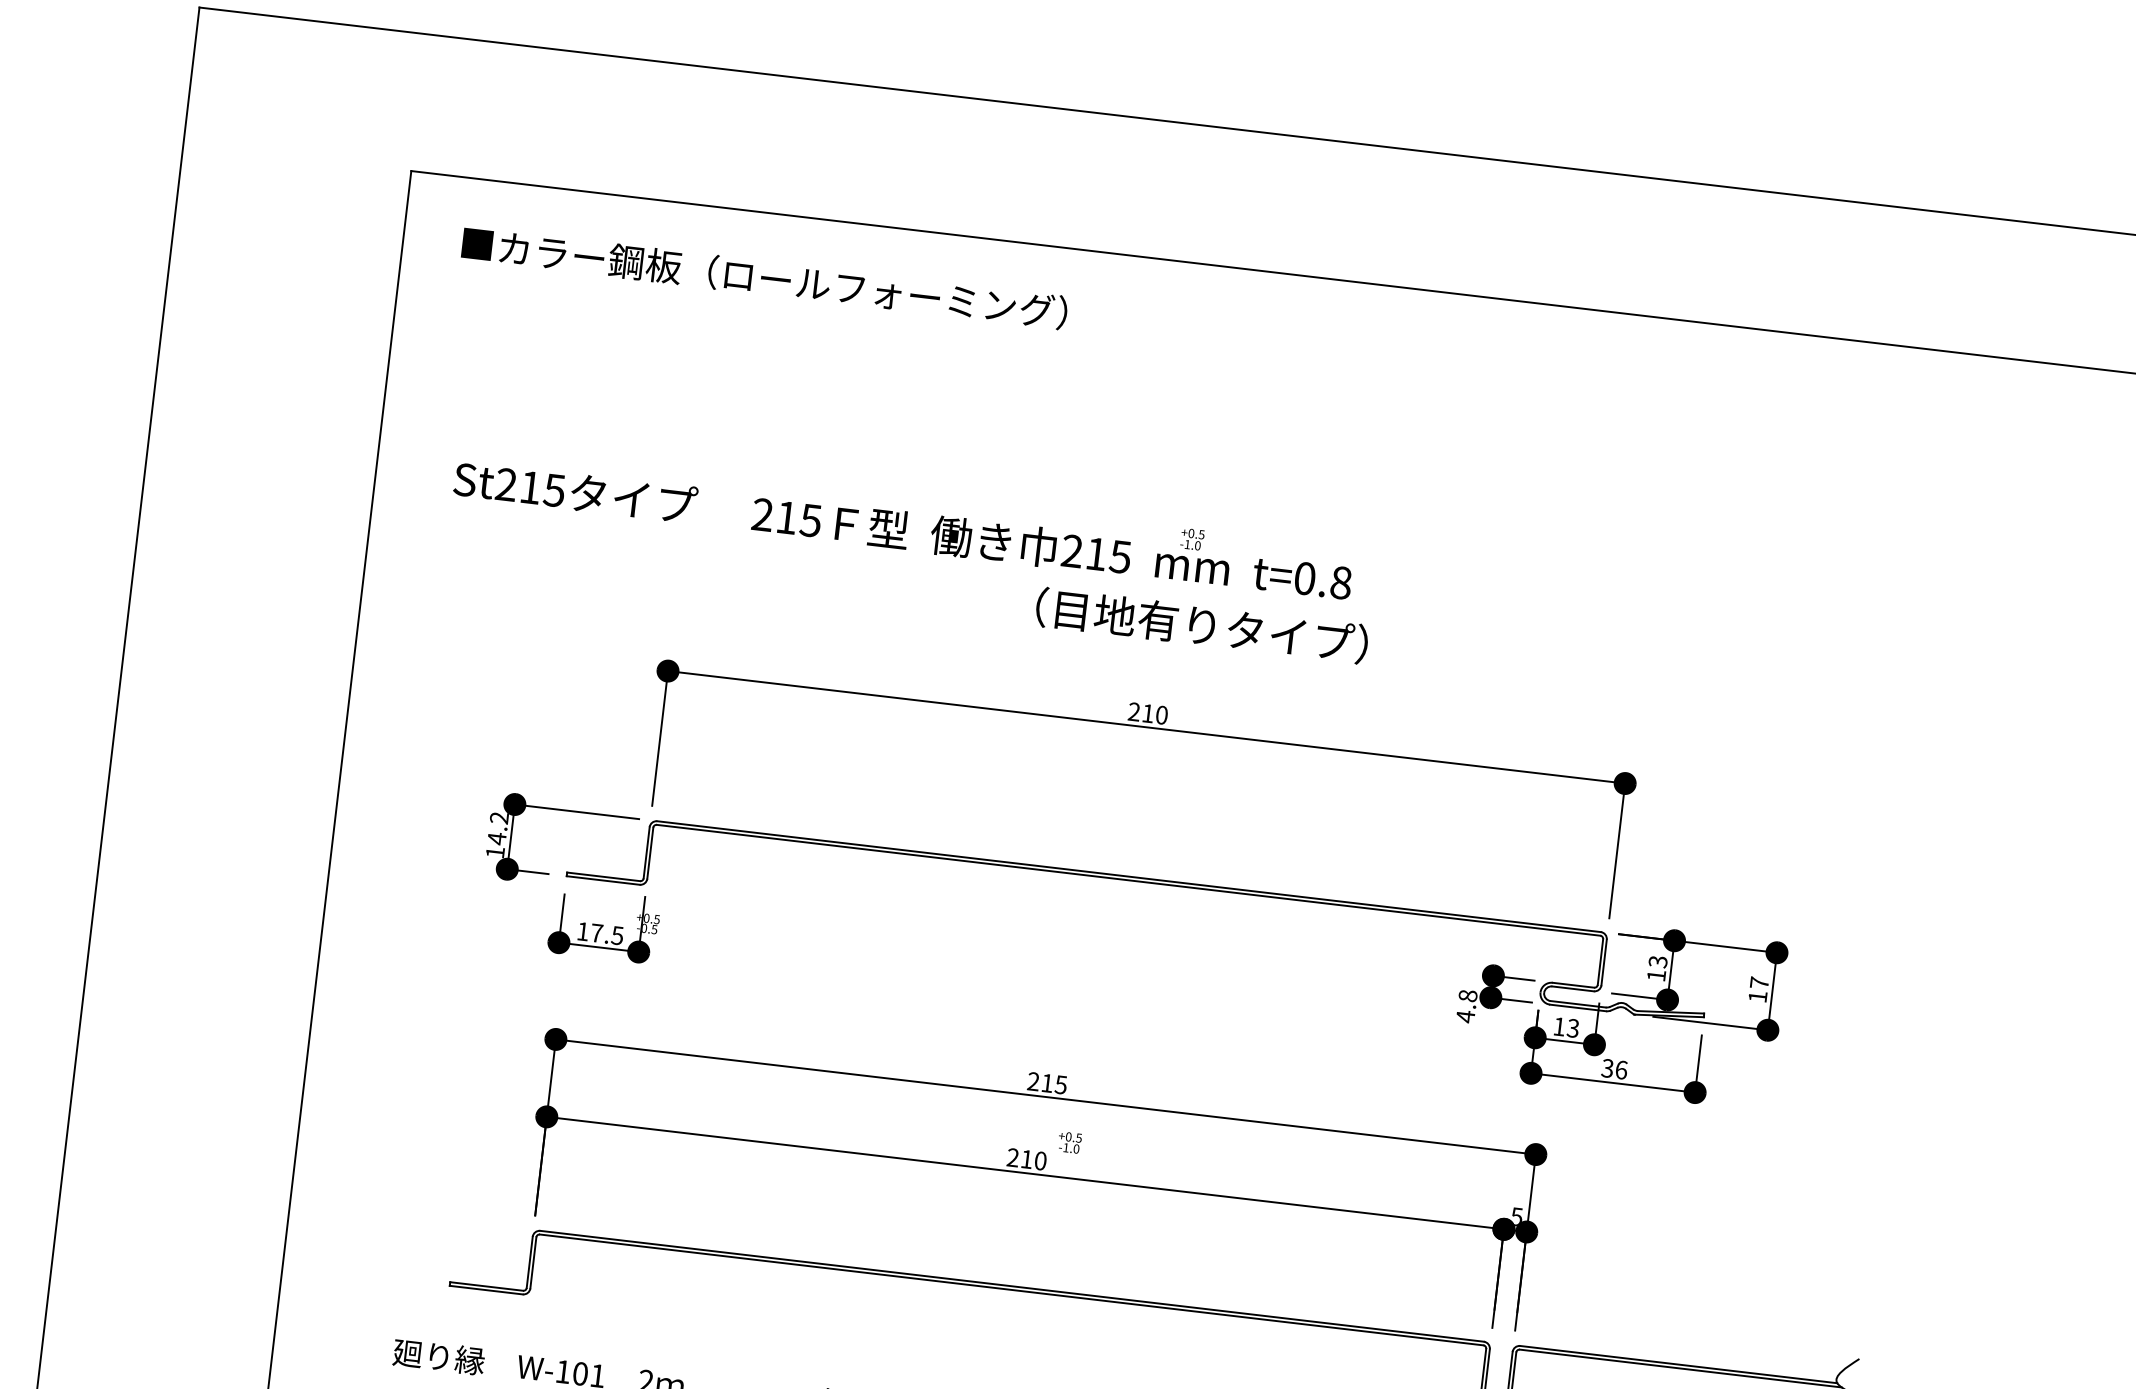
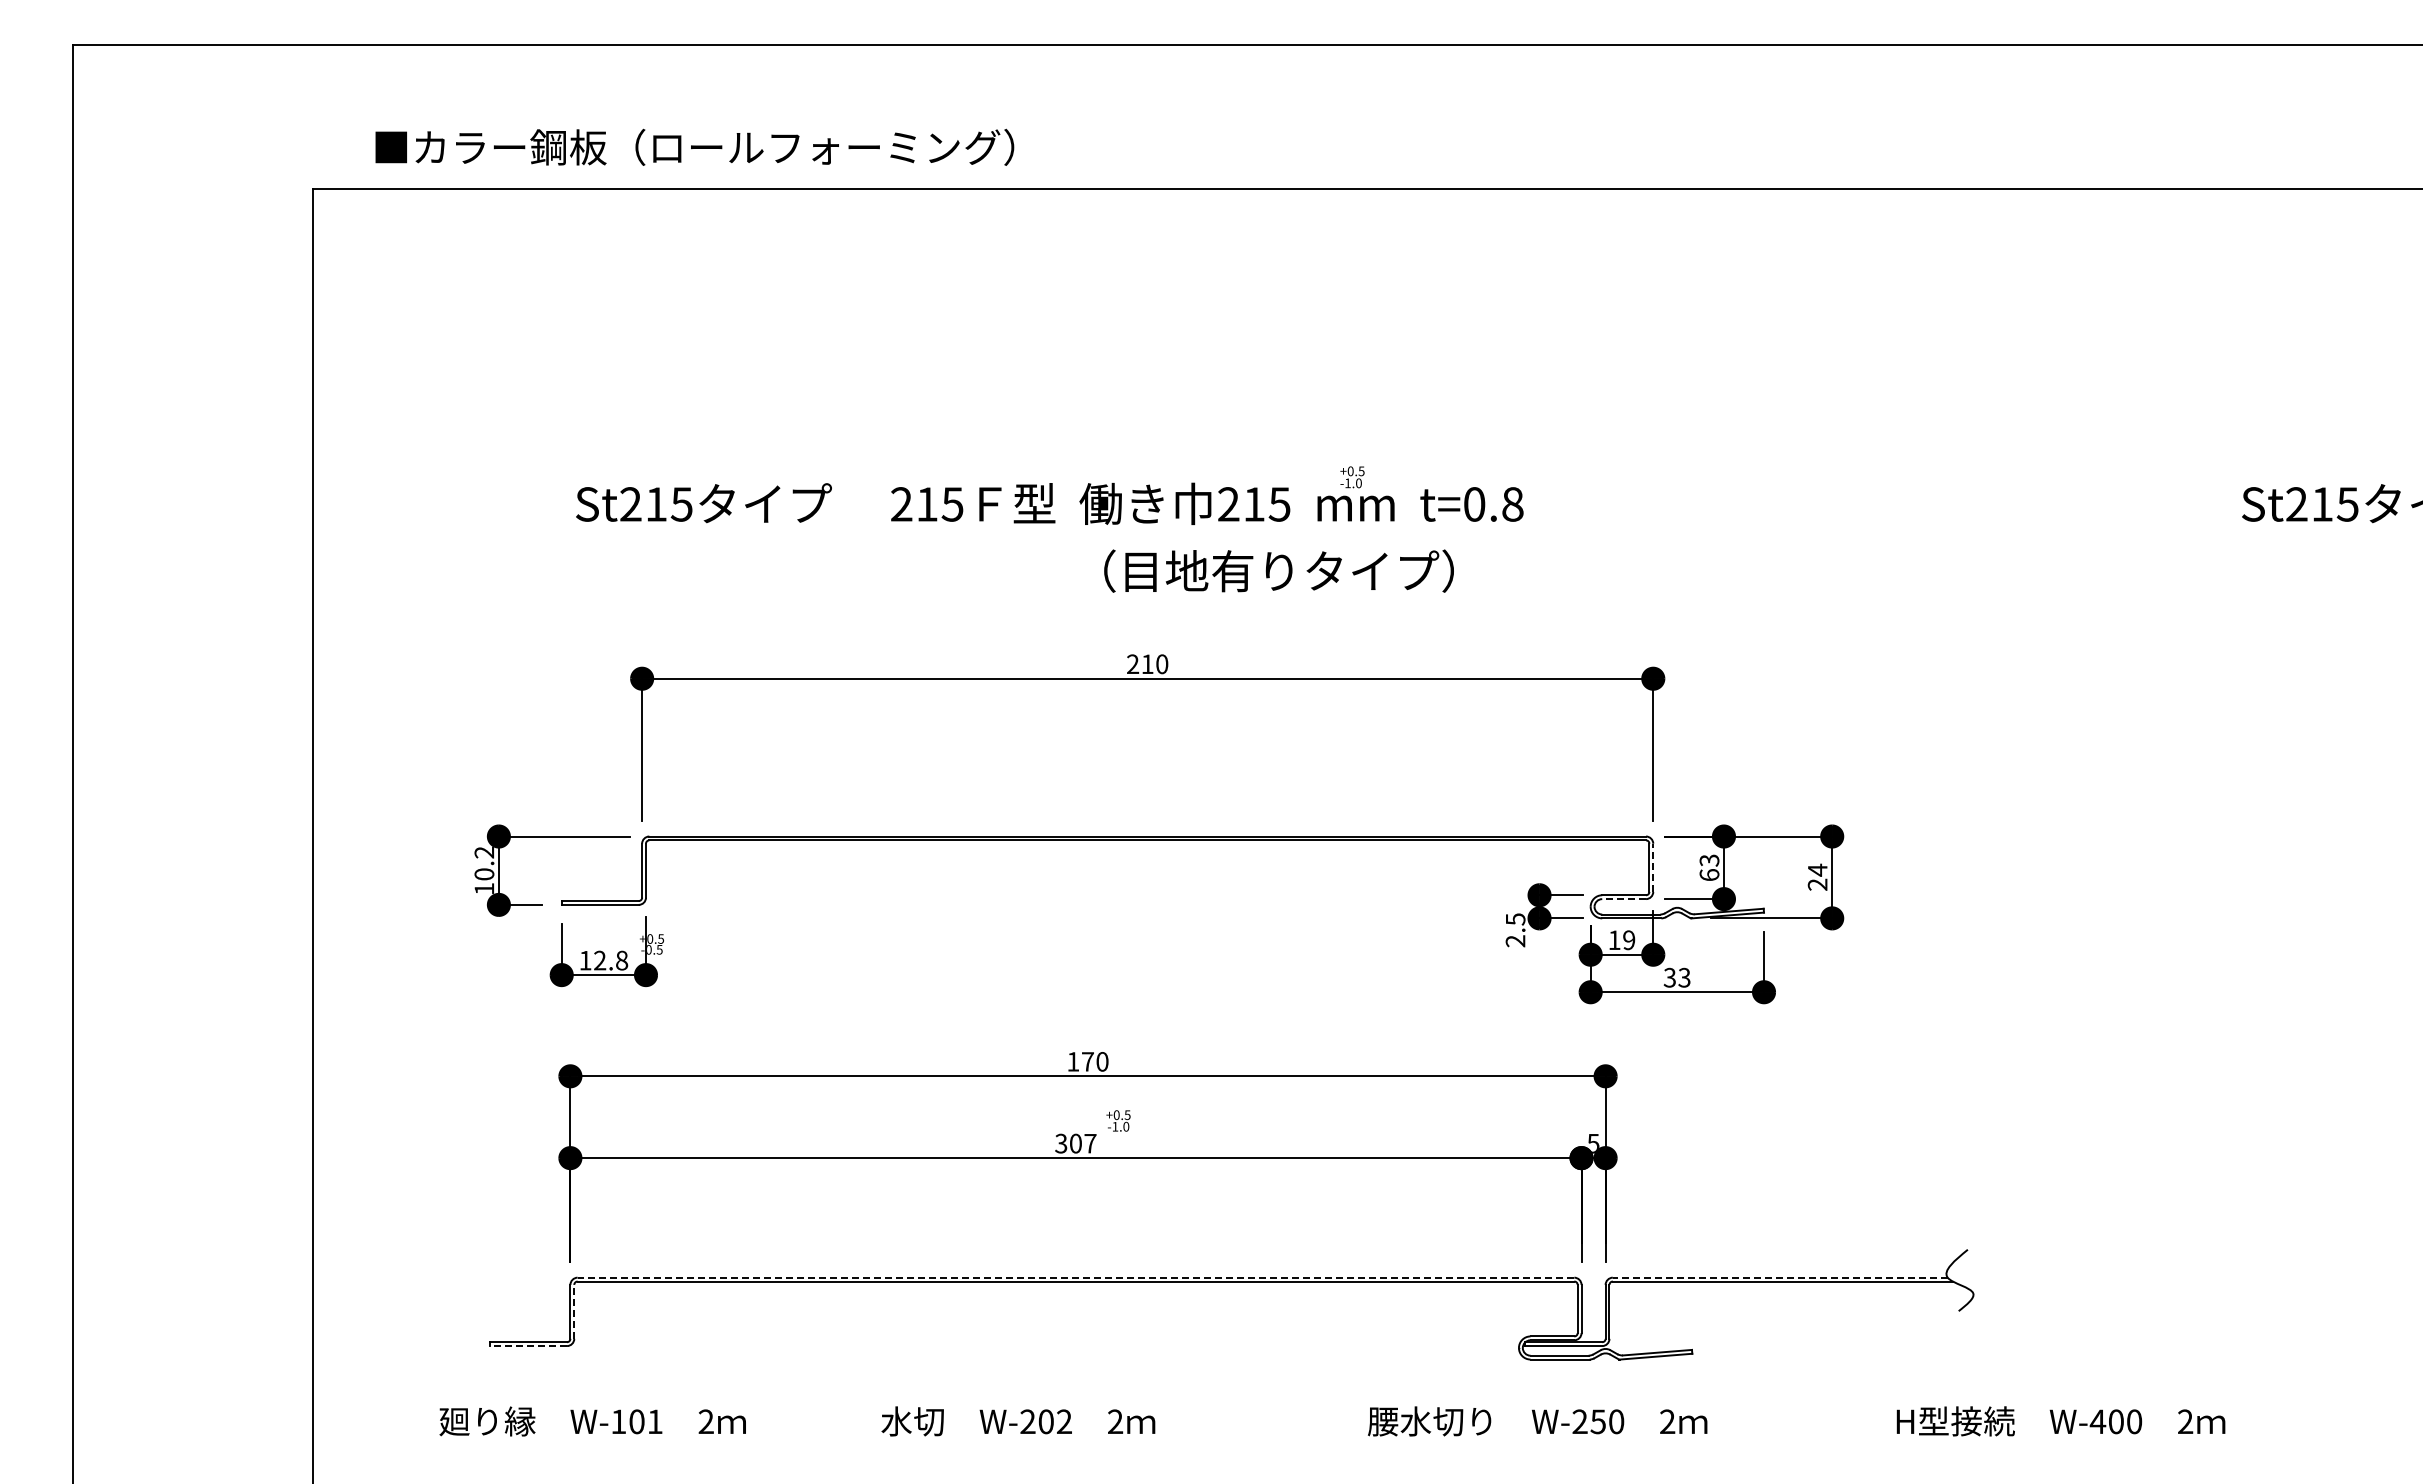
text: (764, 277) -> (694, 146), moved
text: (903, 522) -> (1049, 495), moved
text: (1201, 625) -> (1278, 570), moved
text: (497, 838) -> (484, 874), 14.2 -> 10.2
text: (607, 934) -> (611, 960), 17.5 -> 12.8
line: (1604, 962) -> (1653, 867), solid -> dashed
text: (1656, 975) -> (1709, 874), 13 -> 63
text: (1758, 988) -> (1817, 876), 17 -> 24
line: (1573, 989) -> (1624, 899), solid -> dashed
text: (1466, 1006) -> (1515, 930), 4.8 -> 2.5
text: (1573, 1028) -> (1629, 940), 13 -> 19
text: (1621, 1069) -> (1684, 977), 36 -> 33
text: (1047, 1082) -> (1087, 1061), 215 -> 170
text: (1026, 1159) -> (1075, 1143), 210 -> 307
line: (533, 1262) -> (574, 1311), solid -> dashed
line: (1011, 1286) -> (1075, 1277), solid -> dashed
line: (486, 1290) -> (528, 1346), solid -> dashed
line: (1678, 1364) -> (1779, 1277), solid -> dashed

